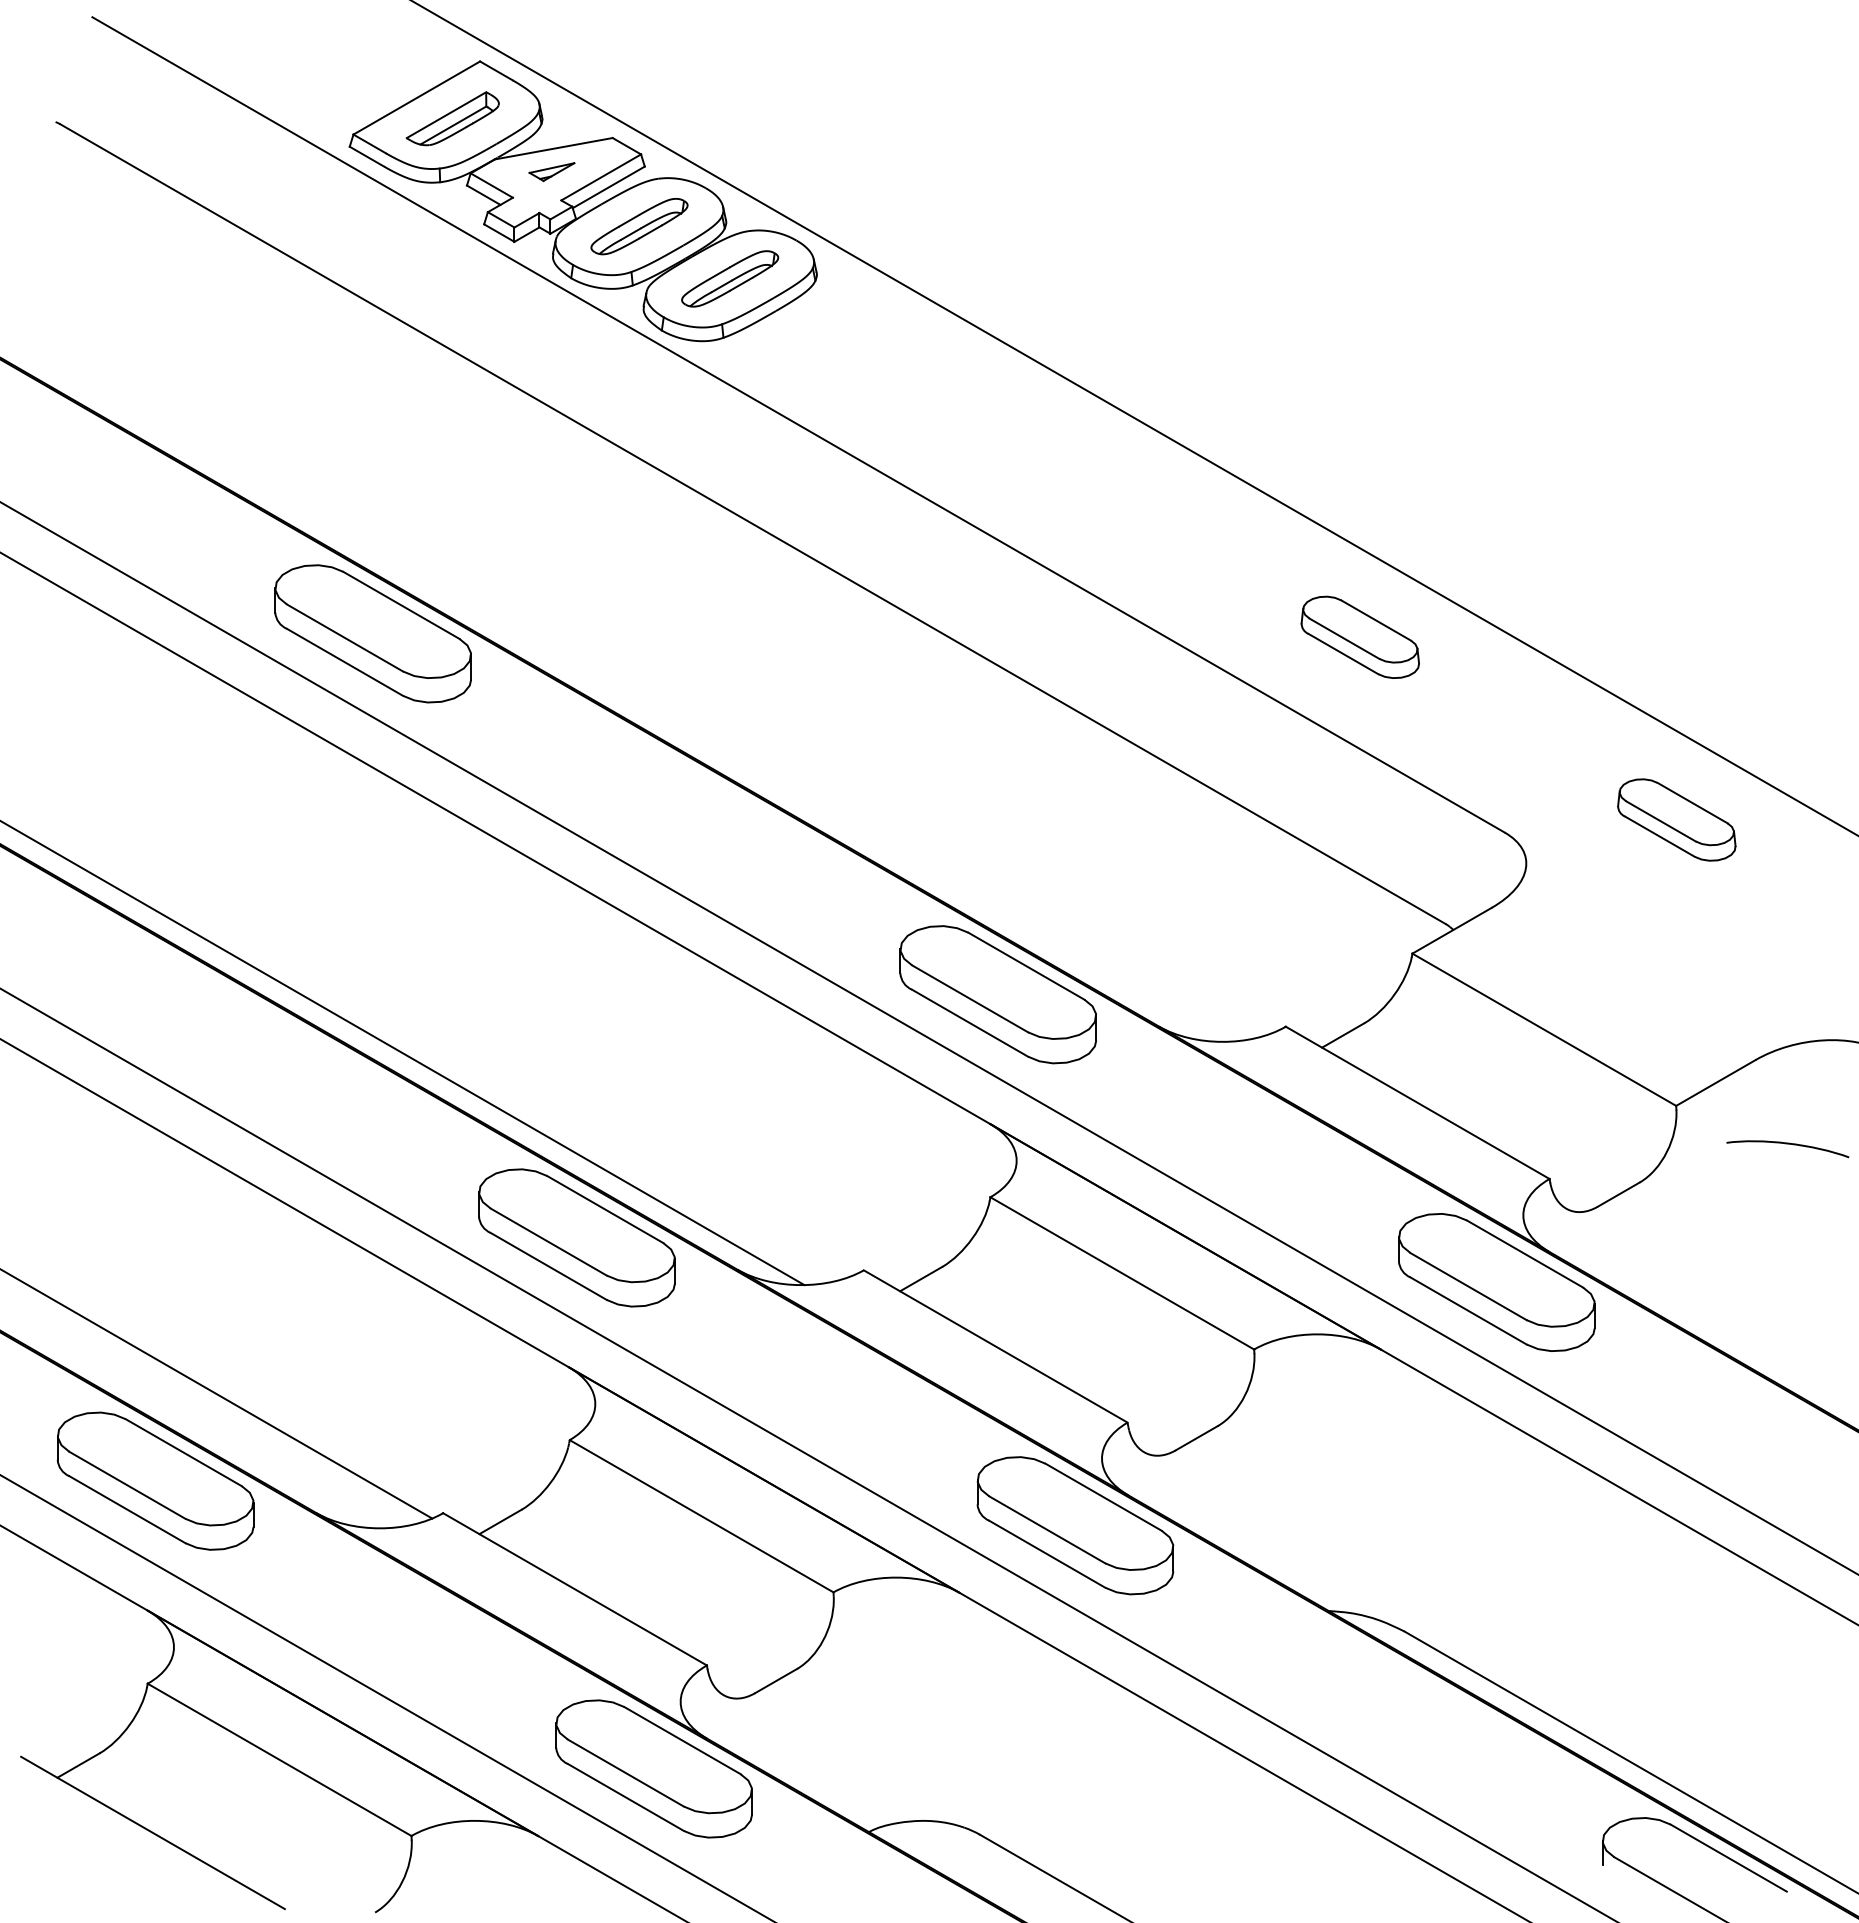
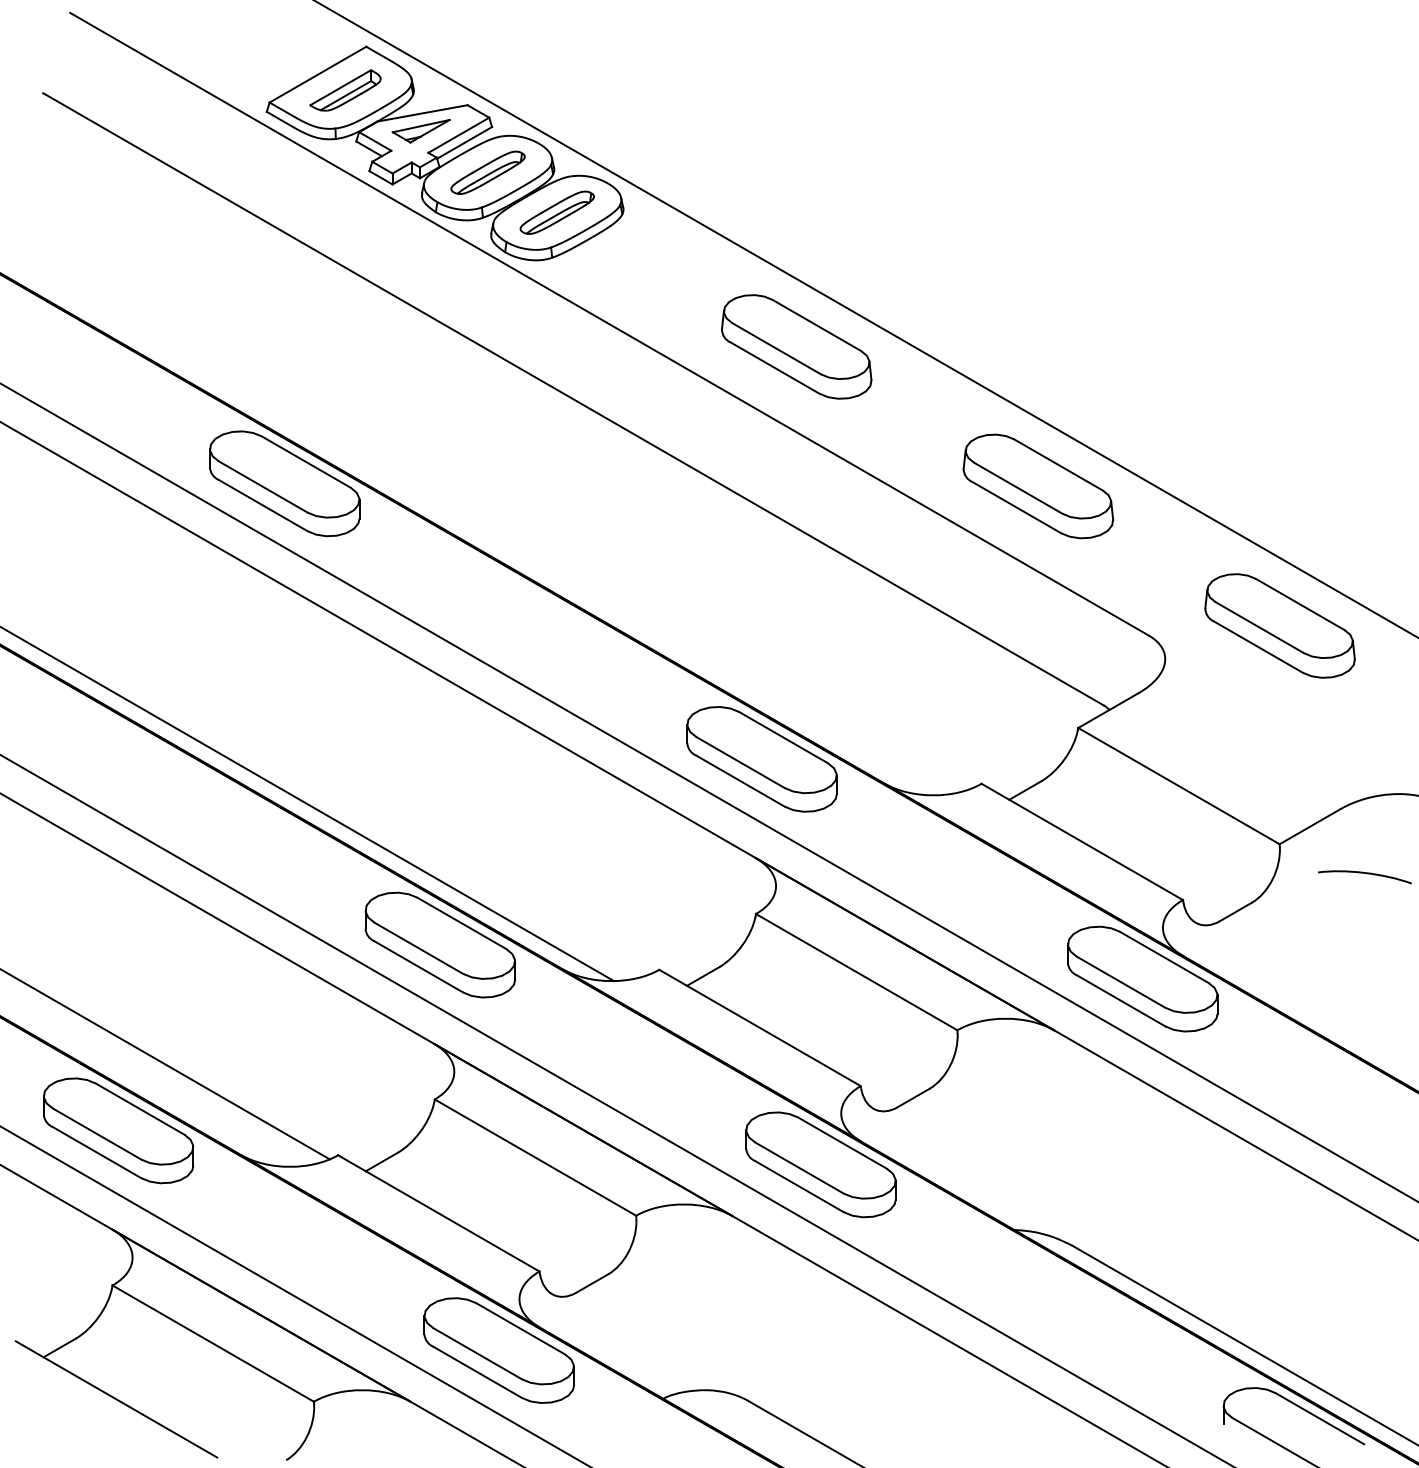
part: (551, 171) -> (420, 130), size x1.67
part: (1043, 454) -> (796, 346), added
part: (1360, 637) -> (1038, 486), size x1.67
part: (1676, 819) -> (1279, 625), size x1.67

